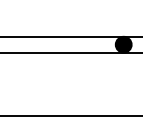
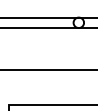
fill: (123, 44) -> (78, 22), removed

